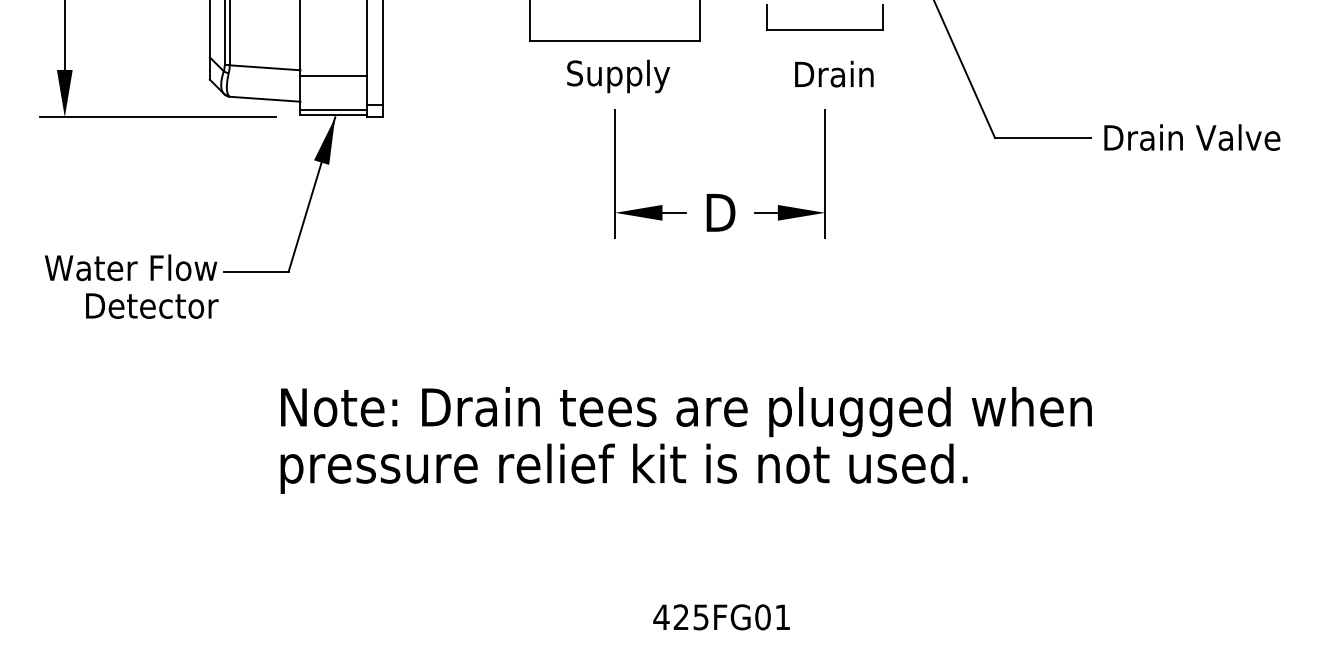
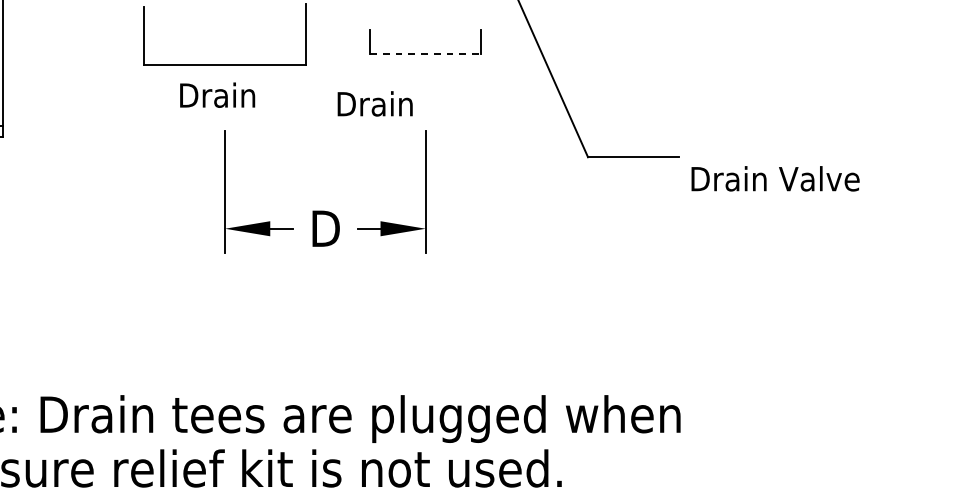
line: (825, 30) -> (426, 54), solid -> dashed
text: (834, 73) -> (375, 103), moved
text: (618, 76) -> (228, 98), Supply -> Drain
text: (1192, 137) -> (775, 178), moved

